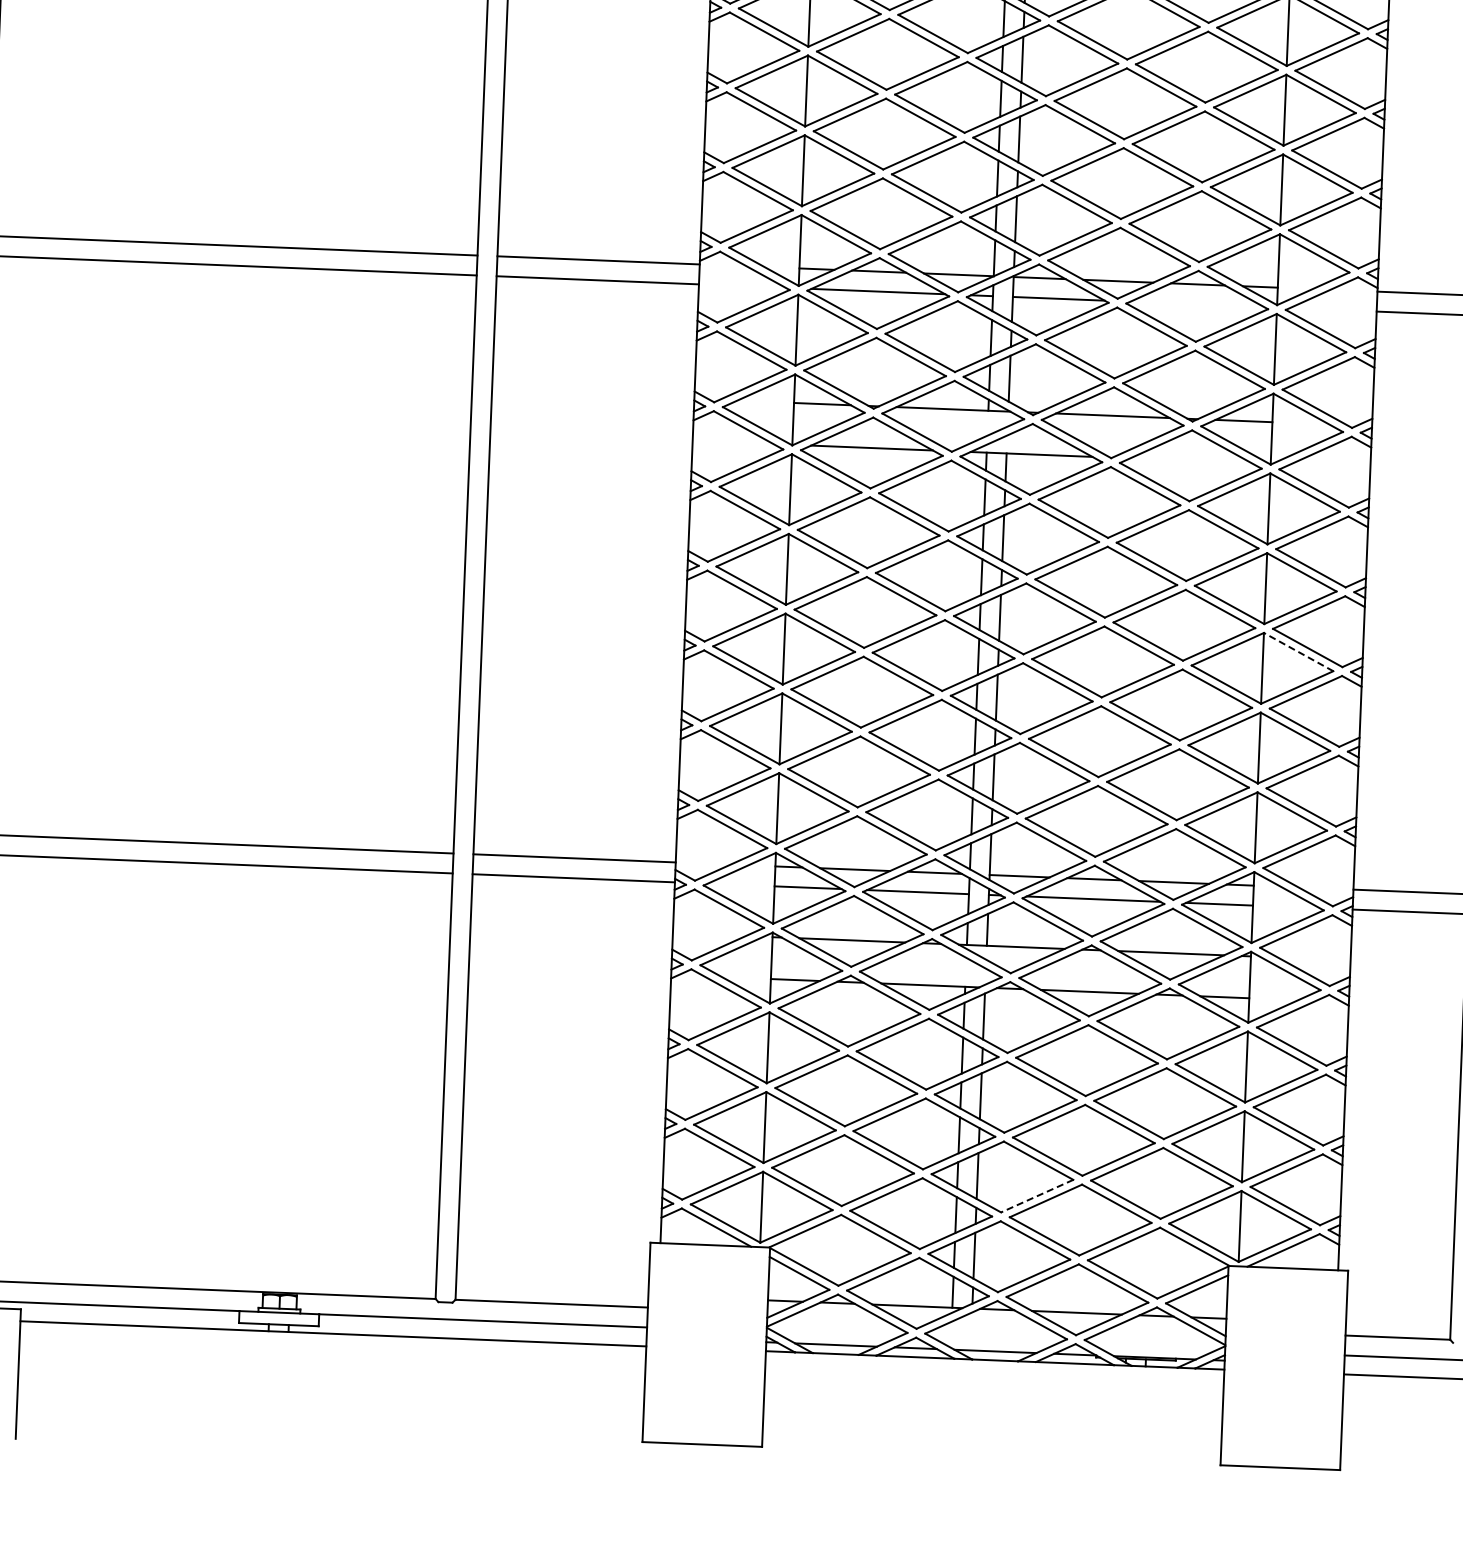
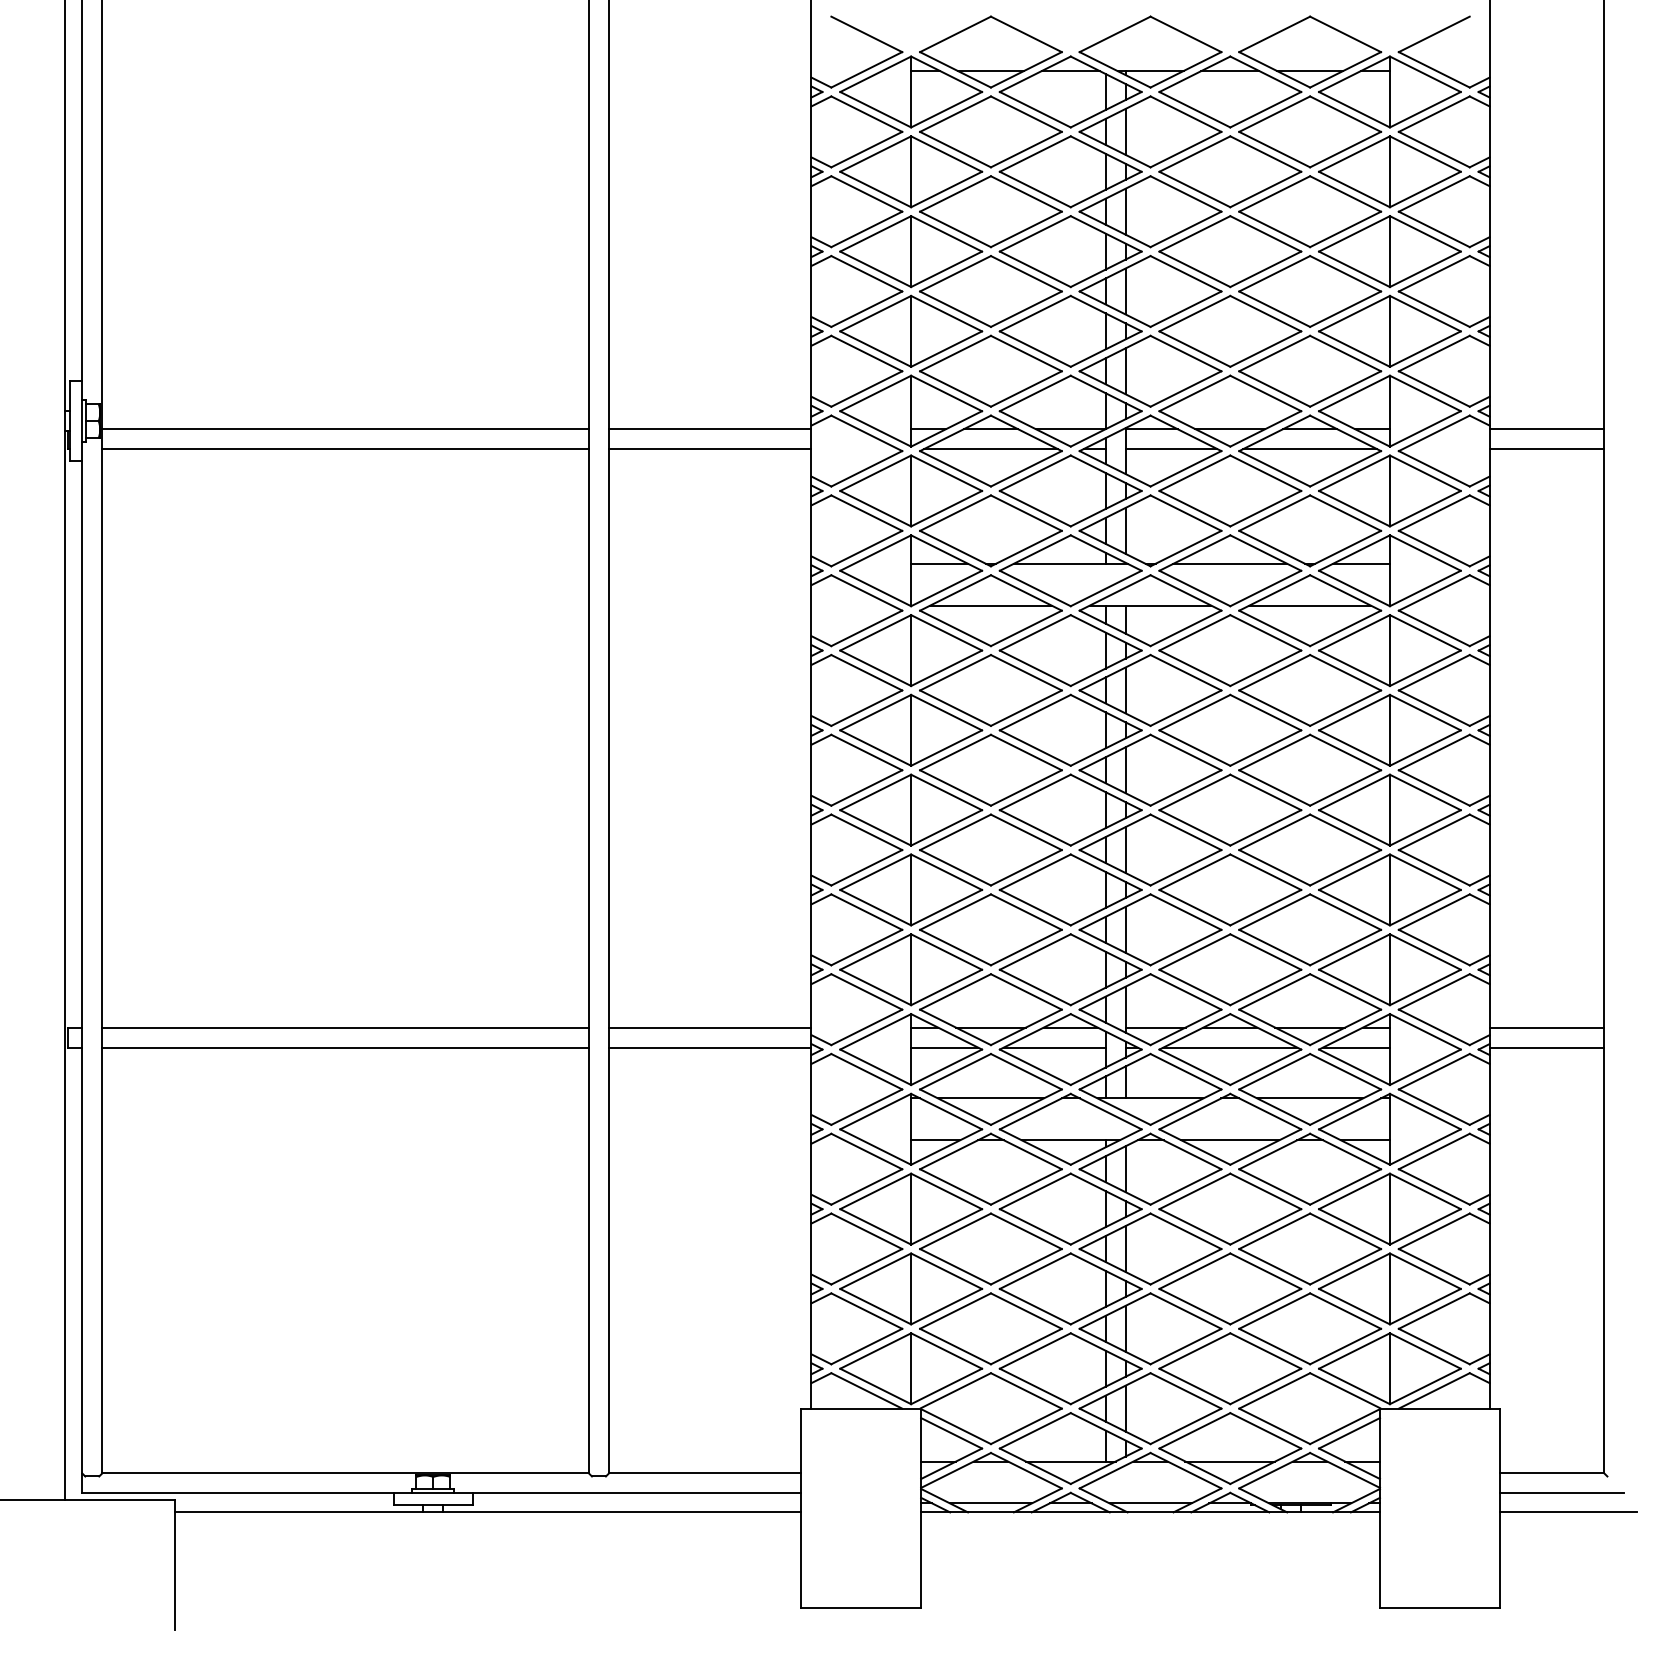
line: (1197, 304) -> (1310, 449), added
line: (1191, 460) -> (1310, 605), added
line: (1298, 652) -> (1425, 792), dashed -> solid
line: (1037, 1196) -> (1186, 1346), dashed -> solid

